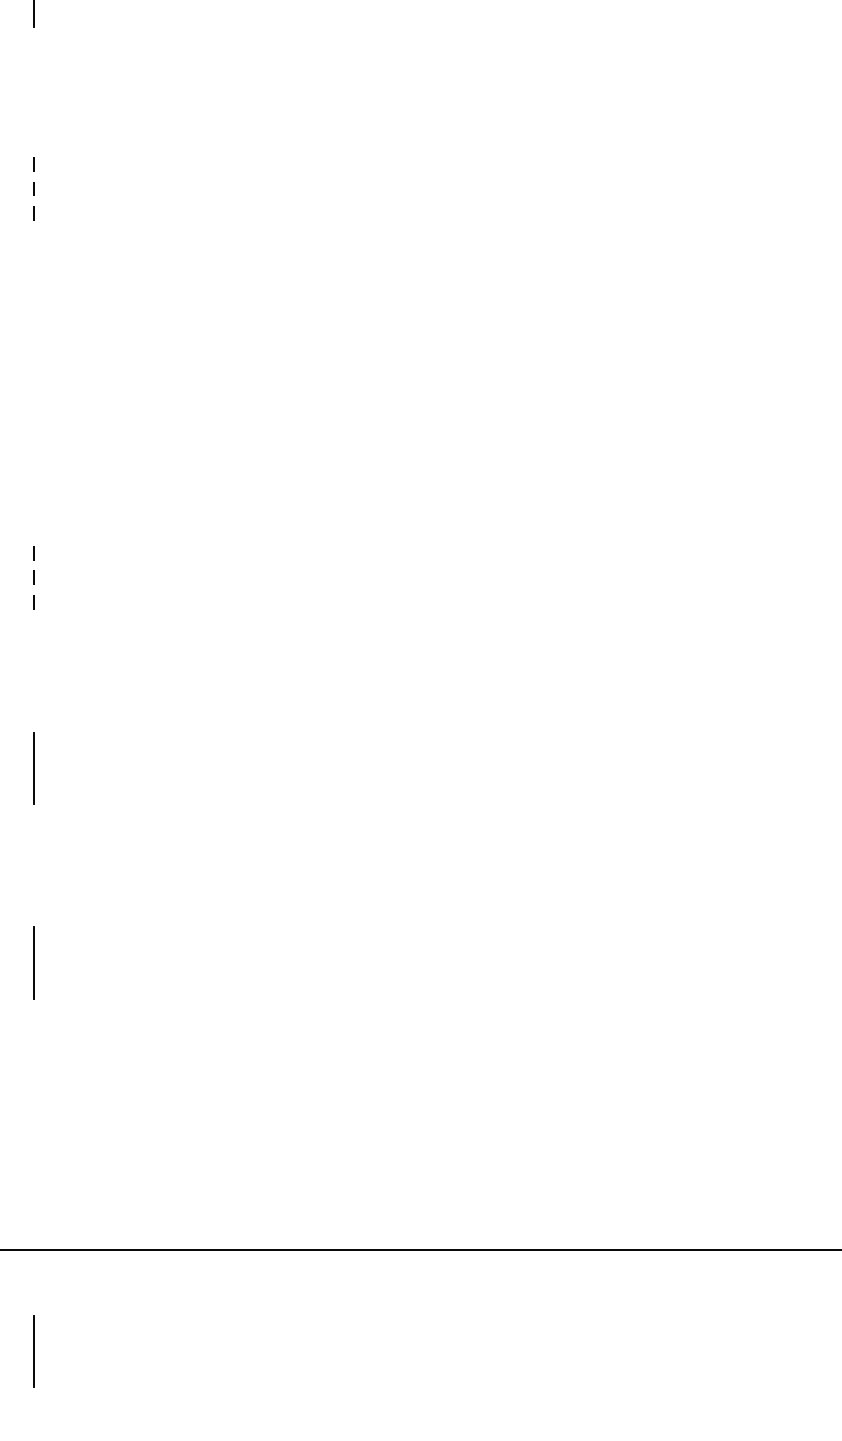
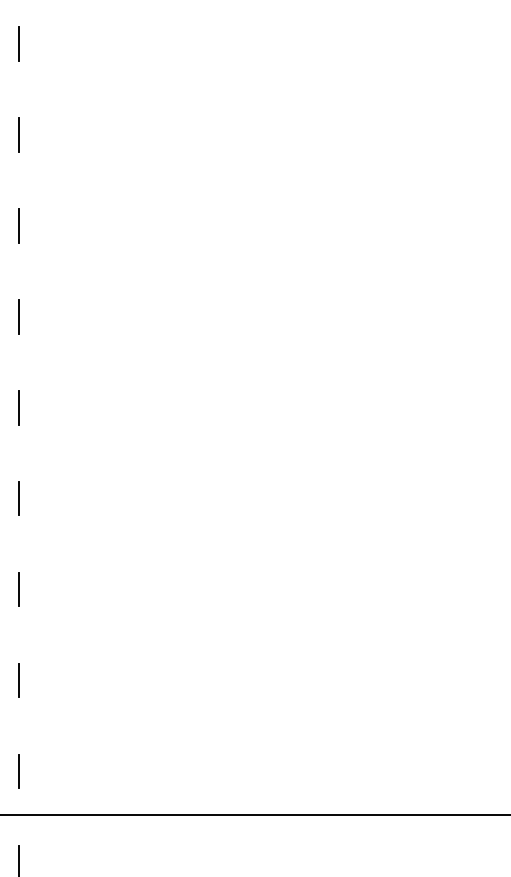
line: (34, 184) -> (18, 316), dashed -> solid
line: (34, 379) -> (18, 407), added
line: (34, 573) -> (18, 498), dashed -> solid
line: (34, 1156) -> (18, 771), added

